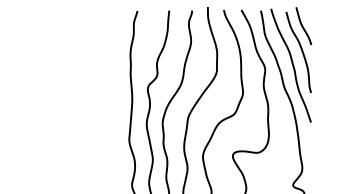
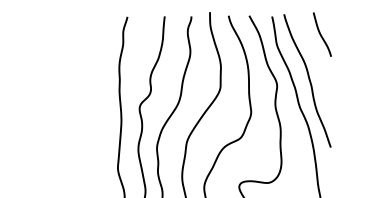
curve: (300, 49) -> (318, 61), removed

